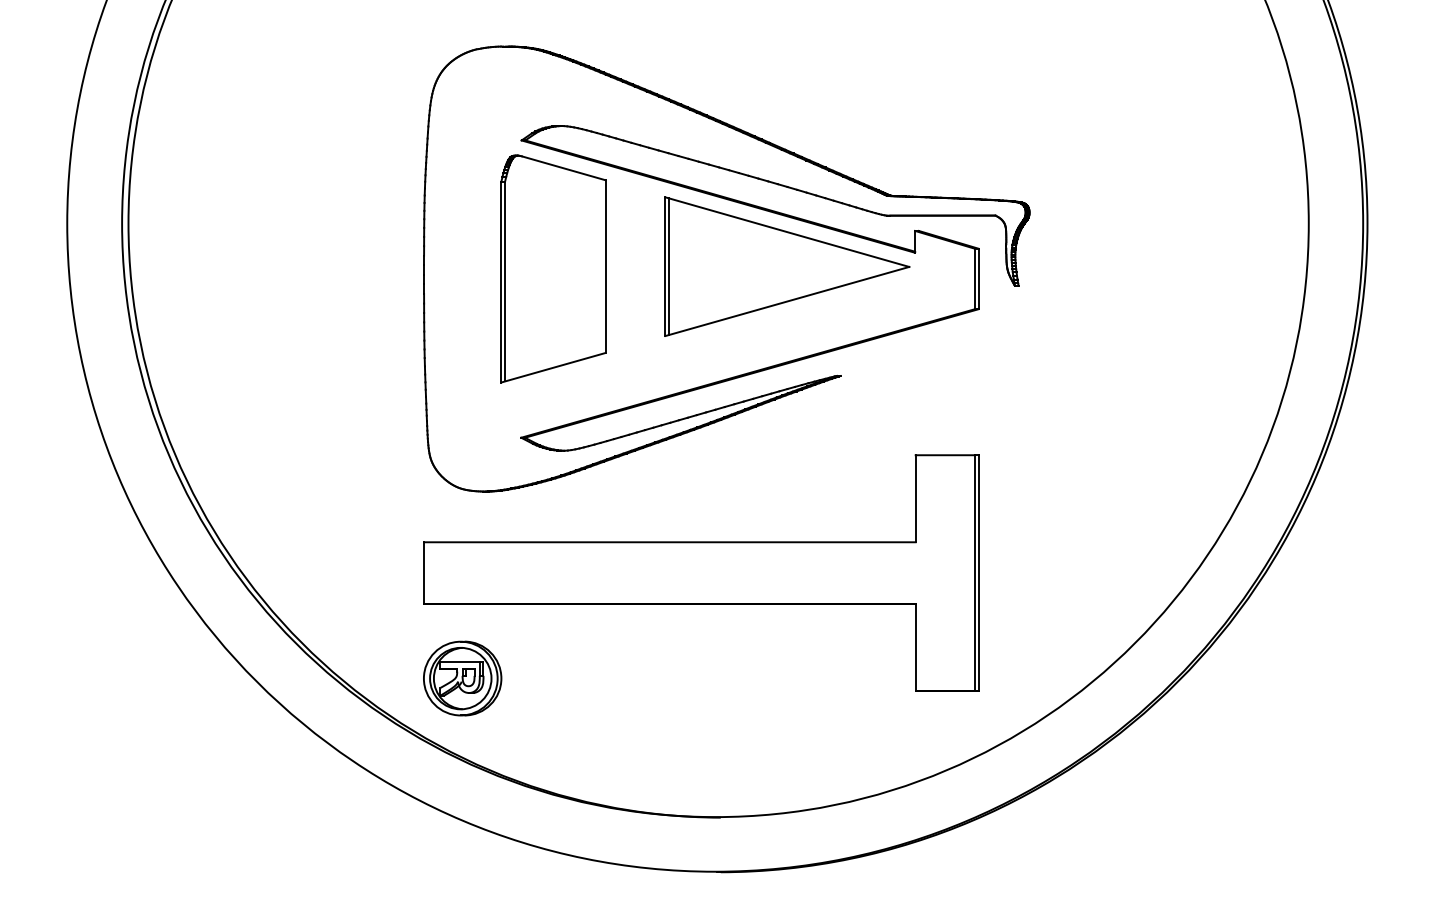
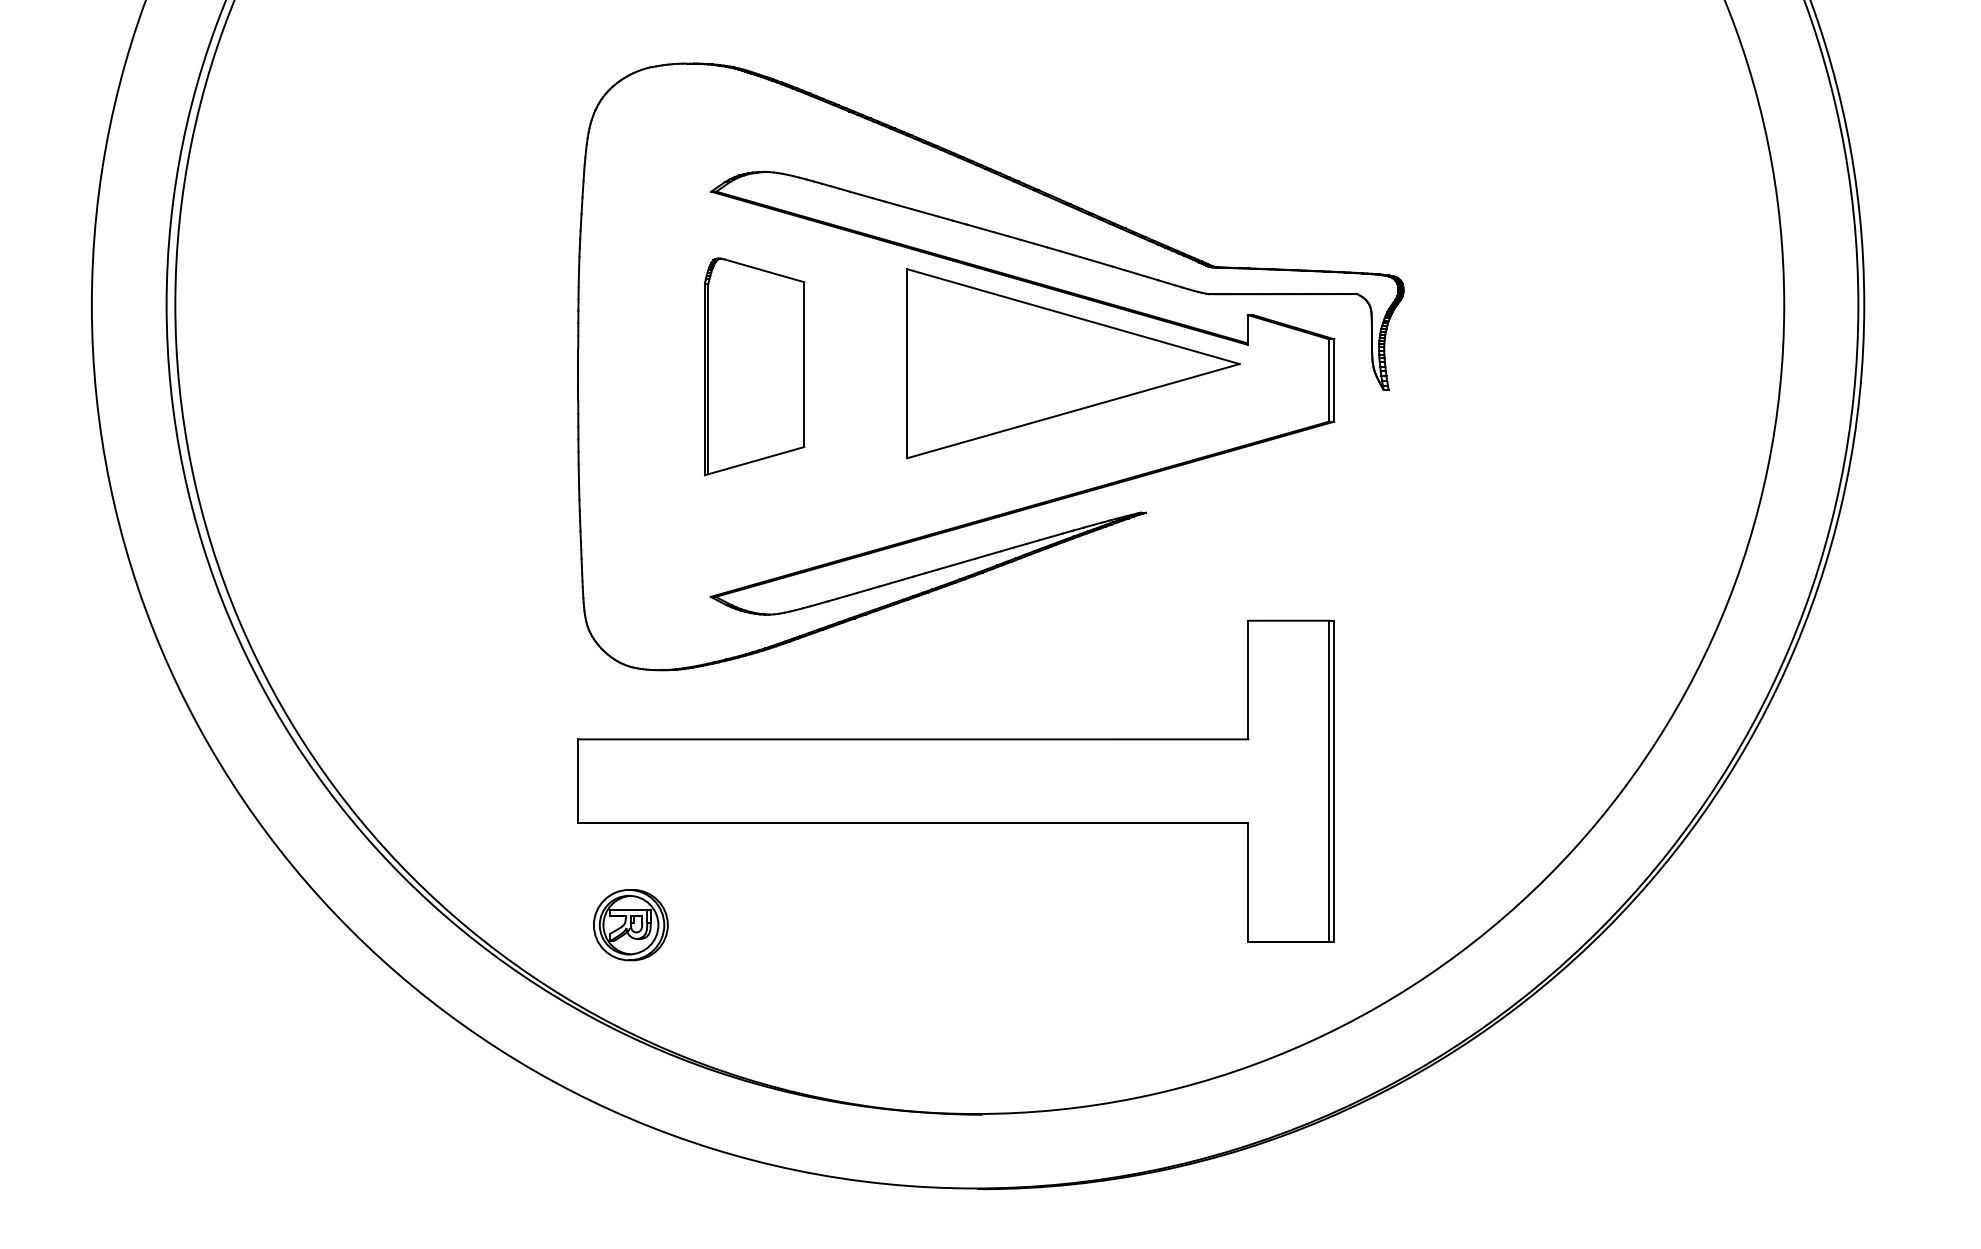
line: (669, 266) -> (912, 363), removed
part: (553, 268) -> (754, 366), size x0.7
part: (462, 678) -> (630, 924), size x0.7

